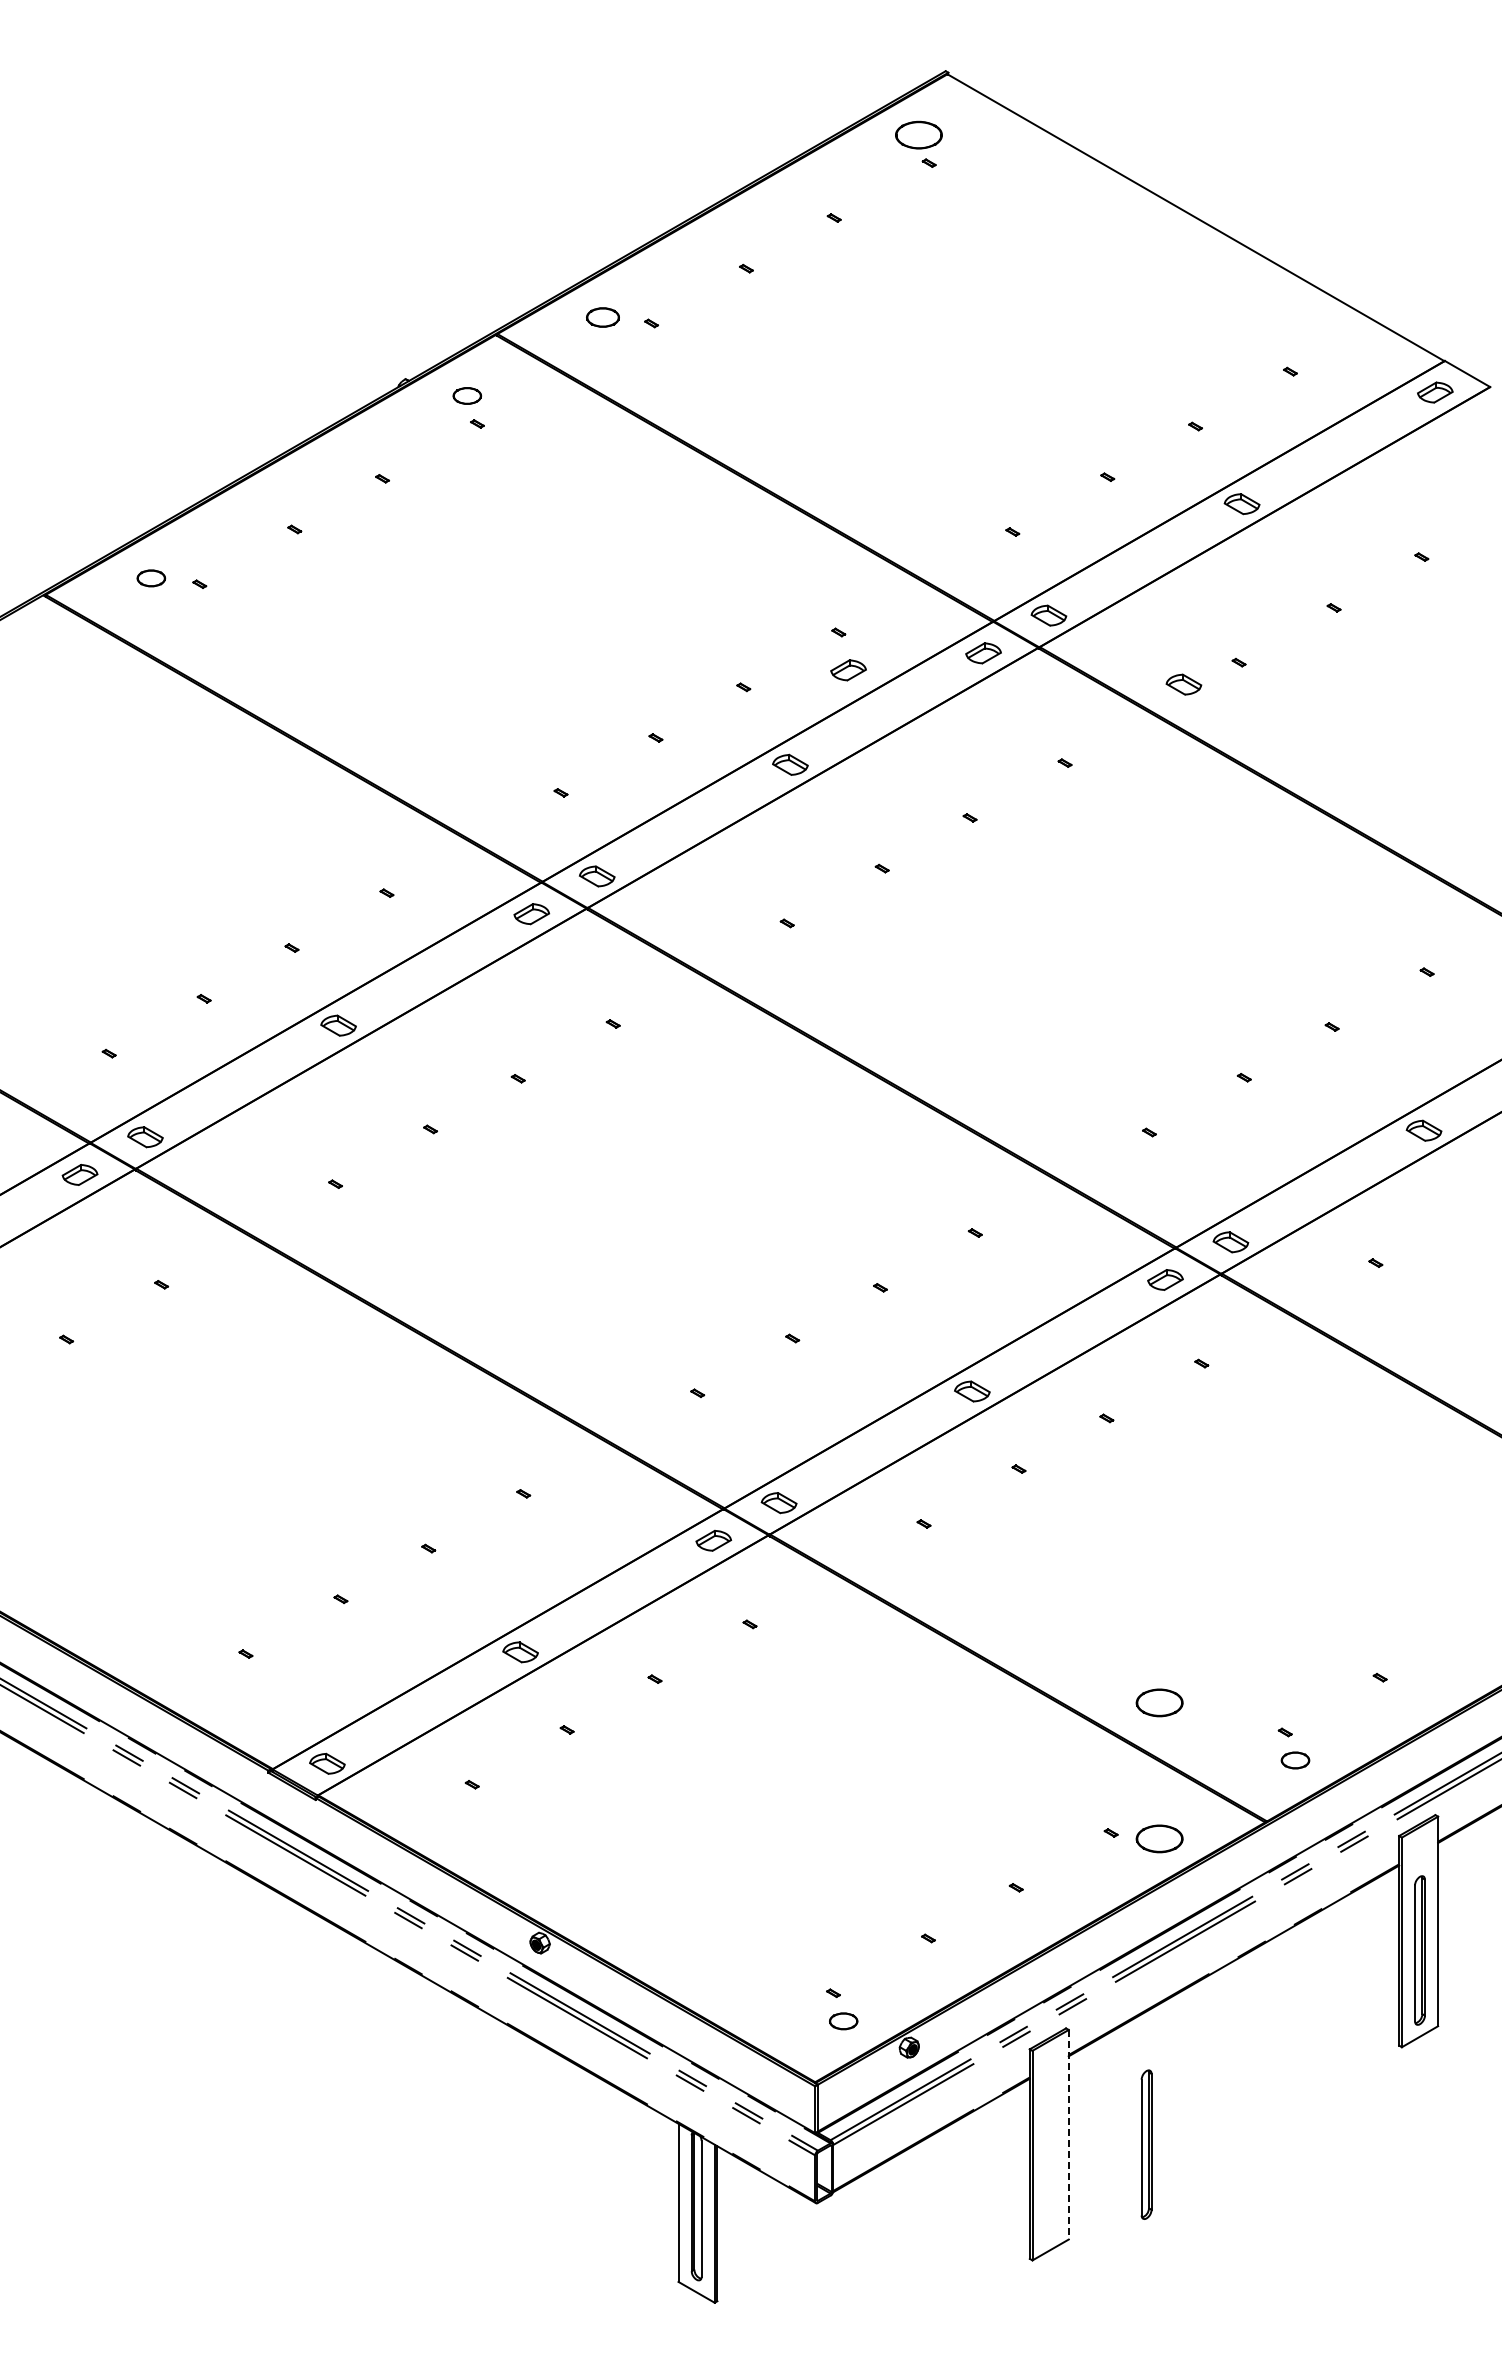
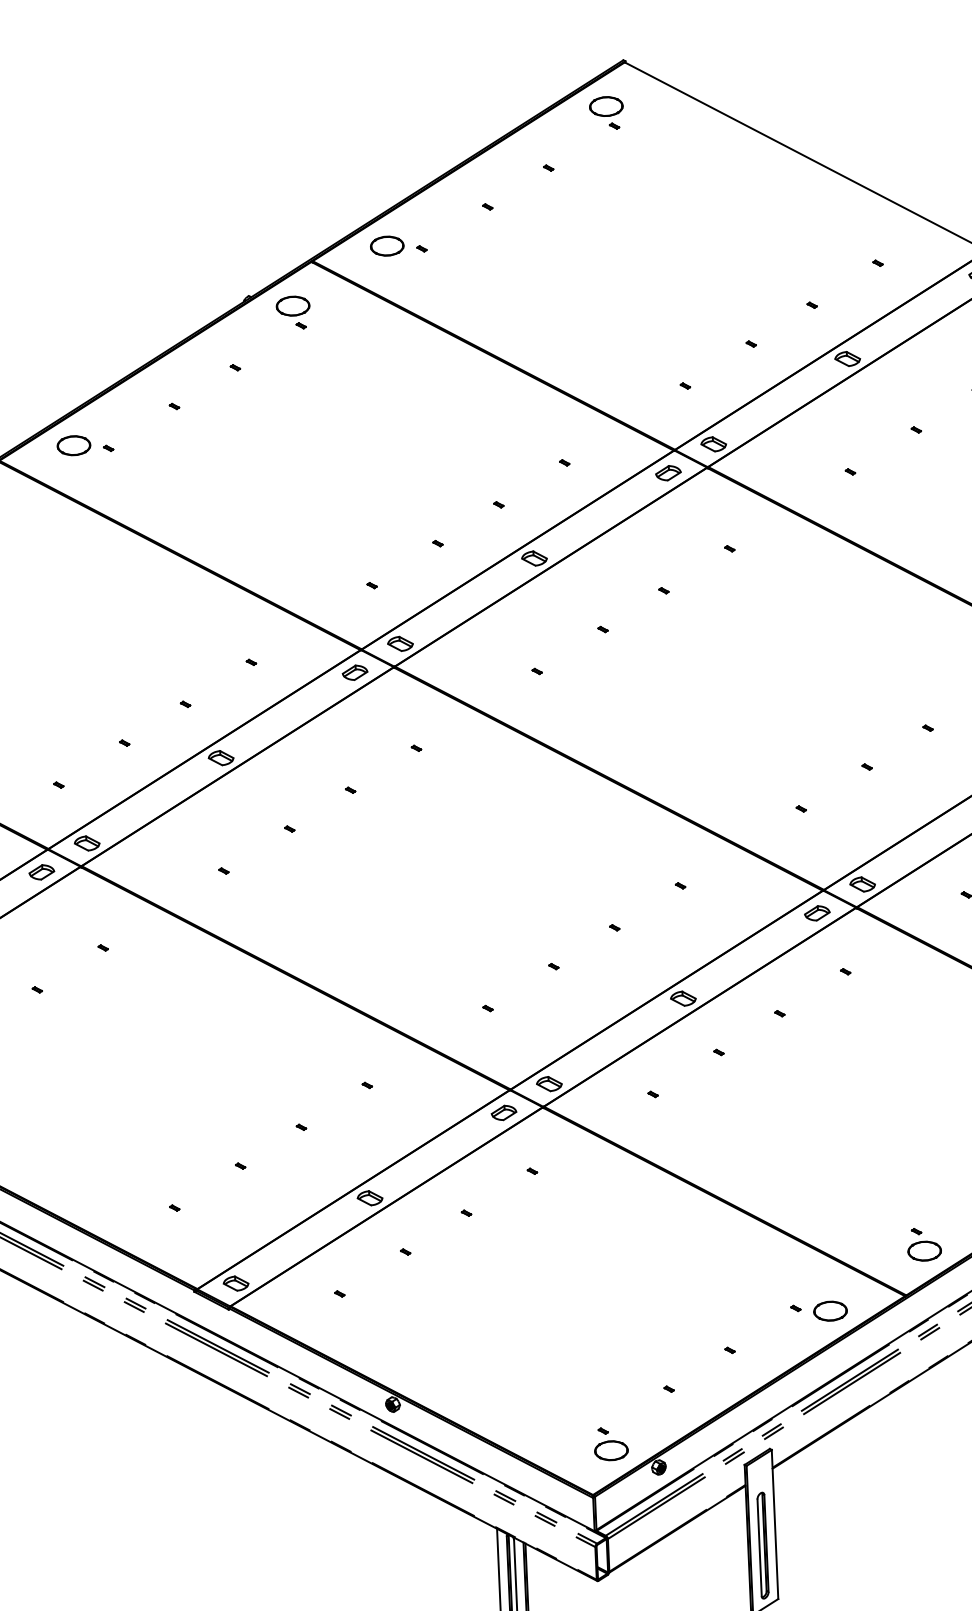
part: (602, 317) -> (386, 246), size x1.43
part: (467, 395) -> (293, 305), size x1.67
part: (151, 578) -> (74, 445), size x1.67
part: (848, 670) -> (572, 489), removed
part: (1183, 684) -> (811, 489), removed
part: (1159, 1702) -> (826, 1214), removed
part: (1295, 1760) -> (924, 1251), size x1.67
part: (843, 2021) -> (611, 1450), size x1.67
line: (1068, 2134) -> (774, 1524), dashed -> solid
part: (1146, 2144) -> (762, 1545), moved

